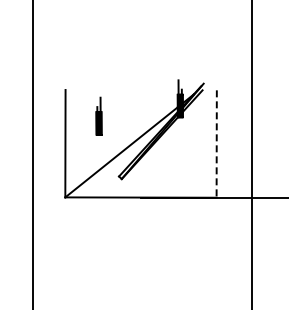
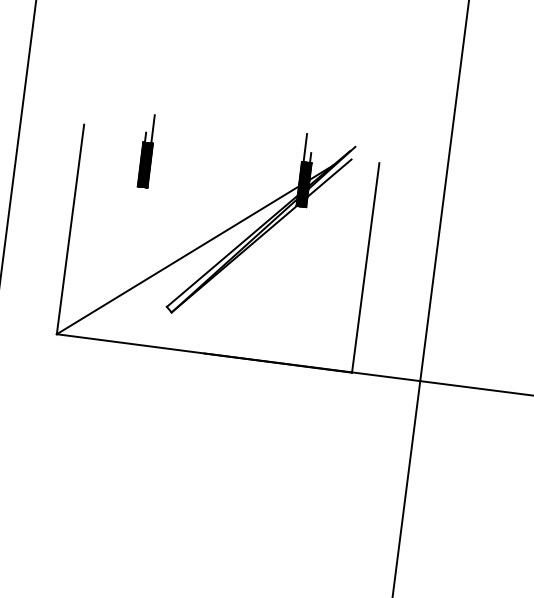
part: (98, 115) -> (146, 149), moved
line: (216, 144) -> (365, 268), dashed -> solid

